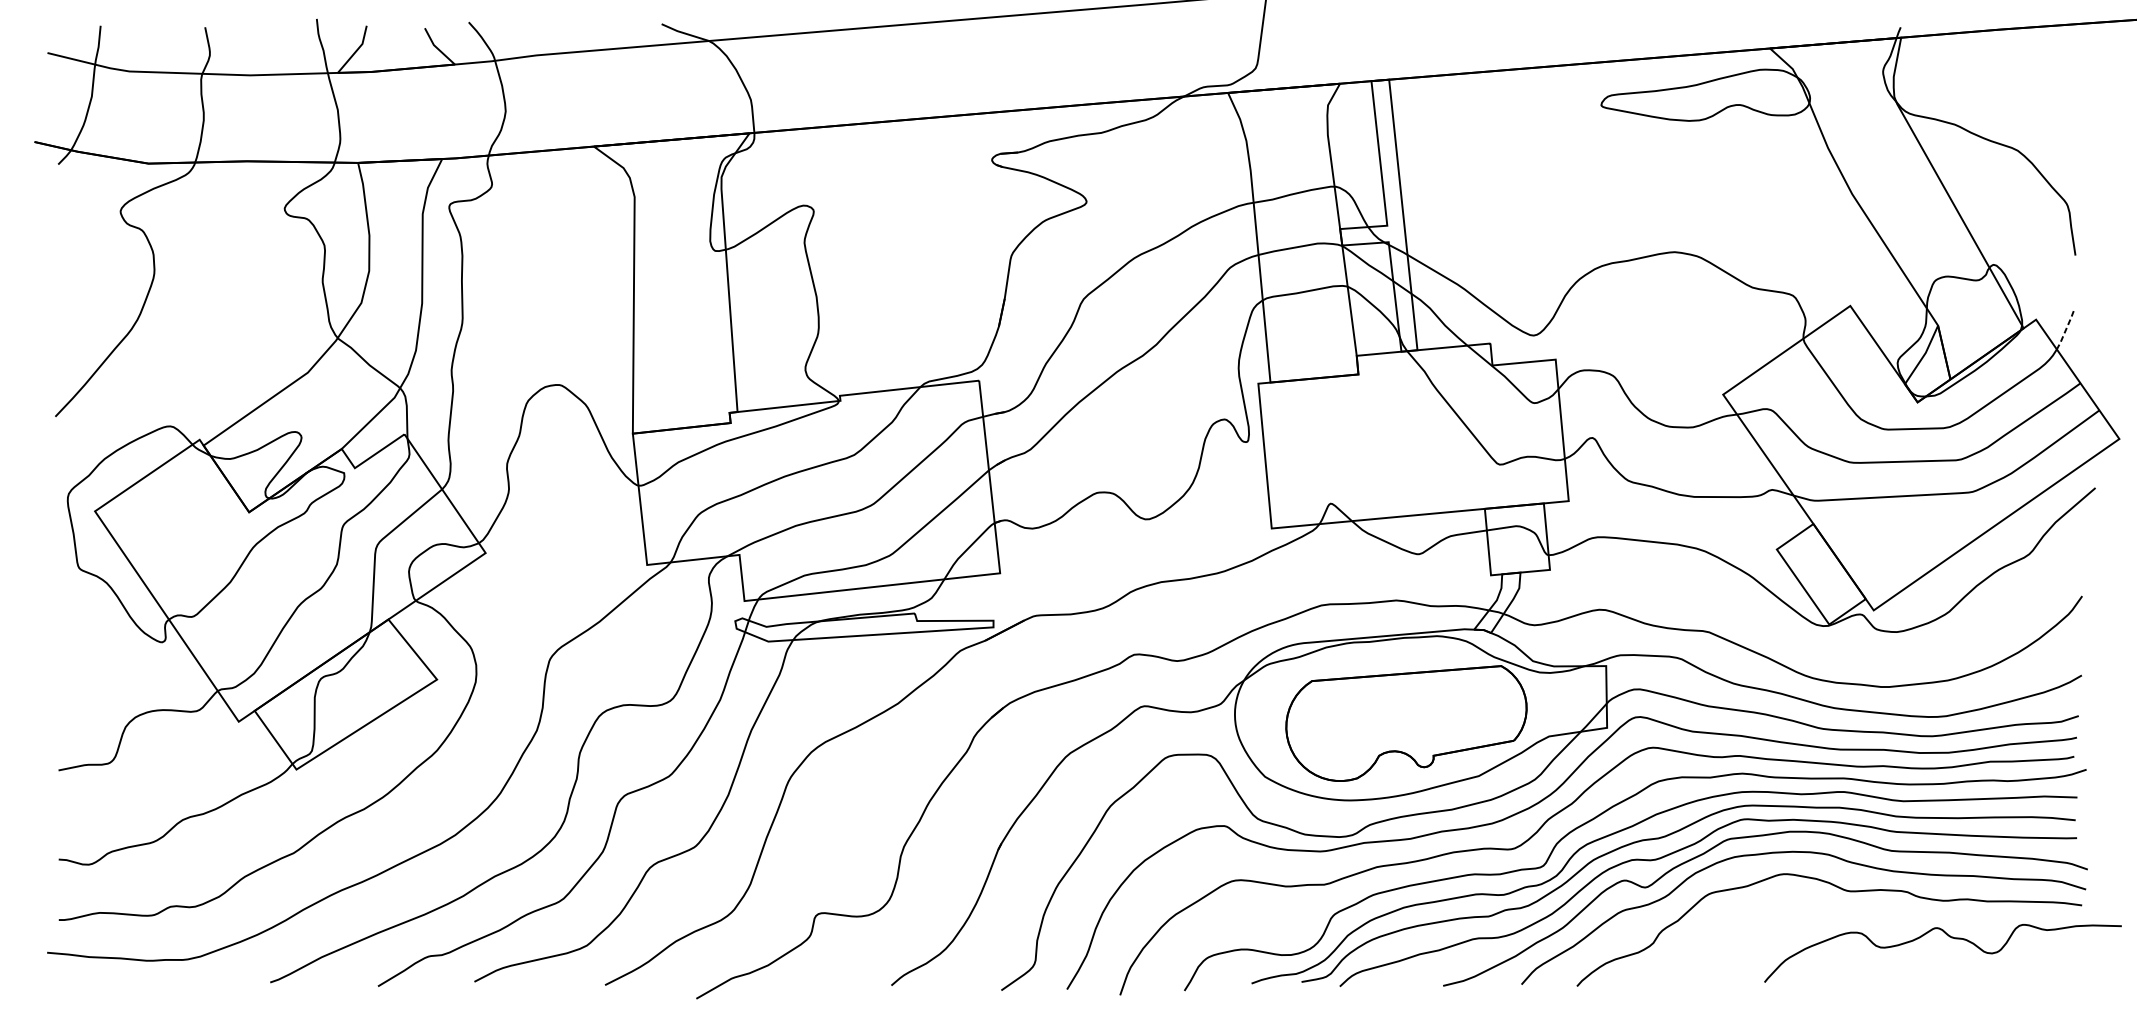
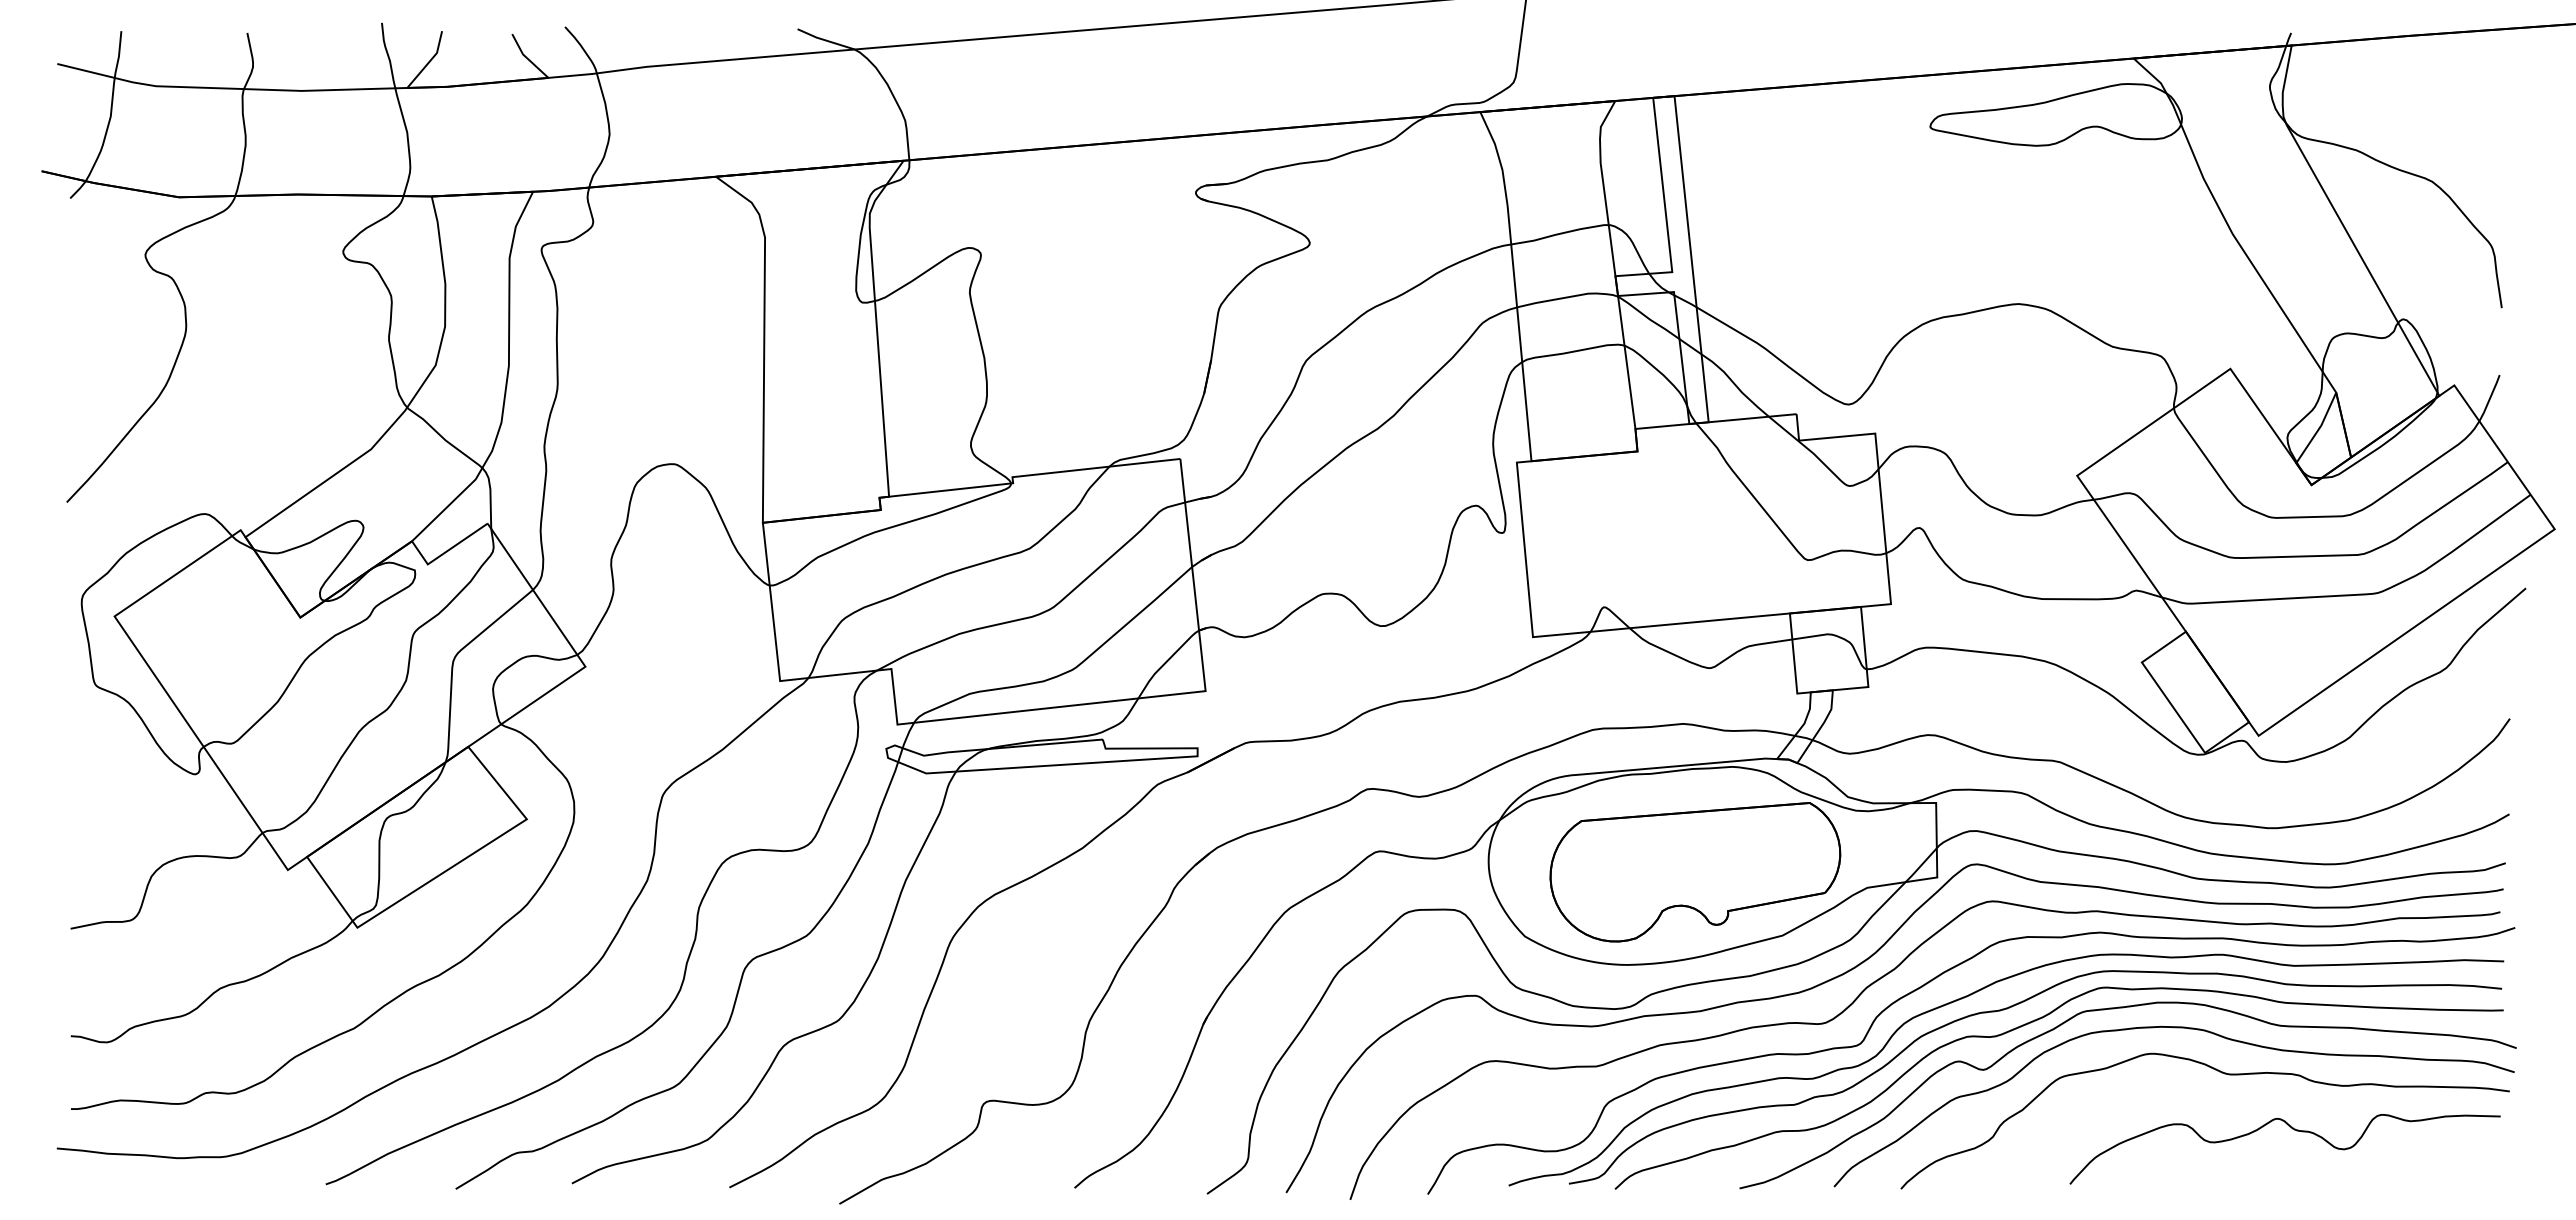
line: (2066, 330) -> (2490, 398), dashed -> solid
curve: (1950, 937) -> (2294, 1130), moved

